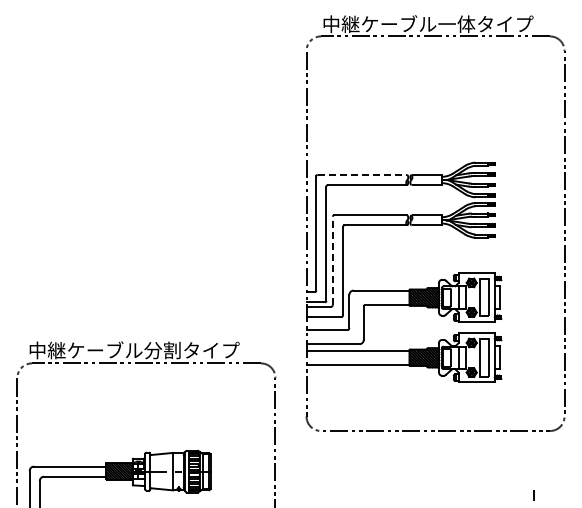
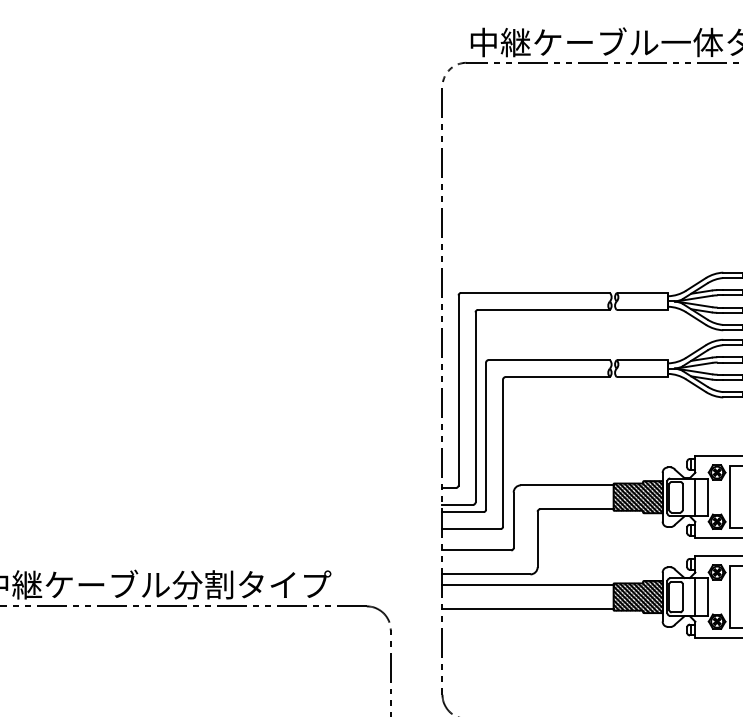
line: (362, 174) -> (535, 292), dashed -> solid
line: (332, 260) -> (485, 435), dashed -> solid

